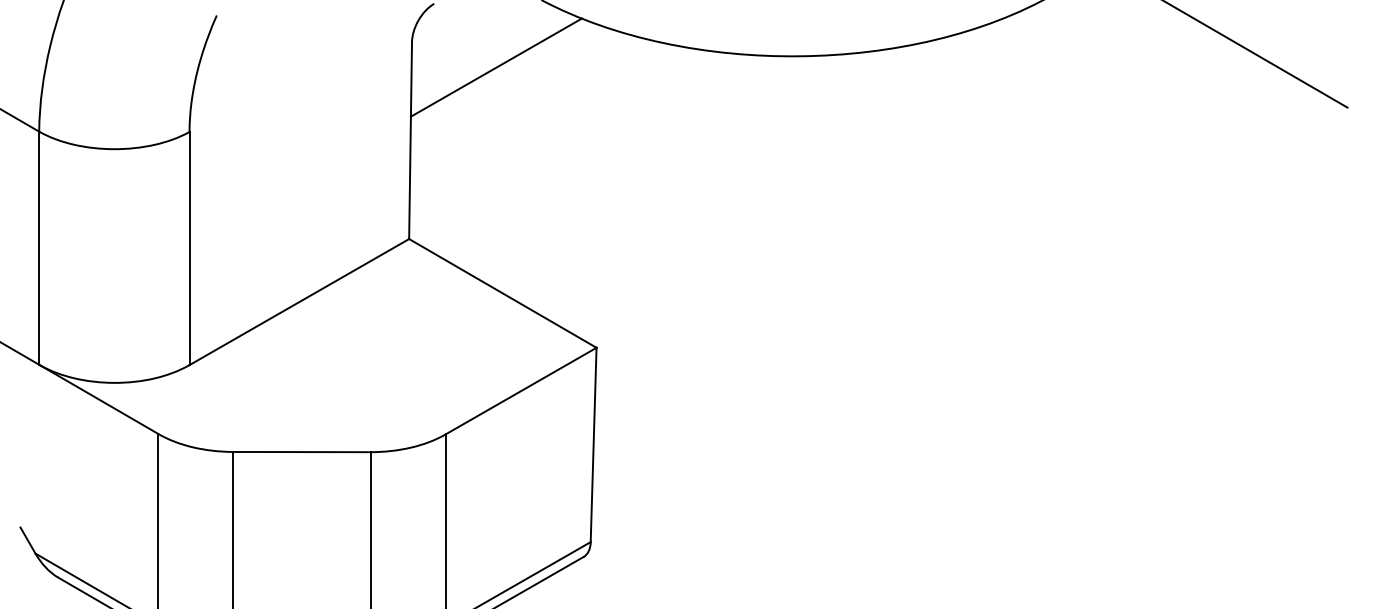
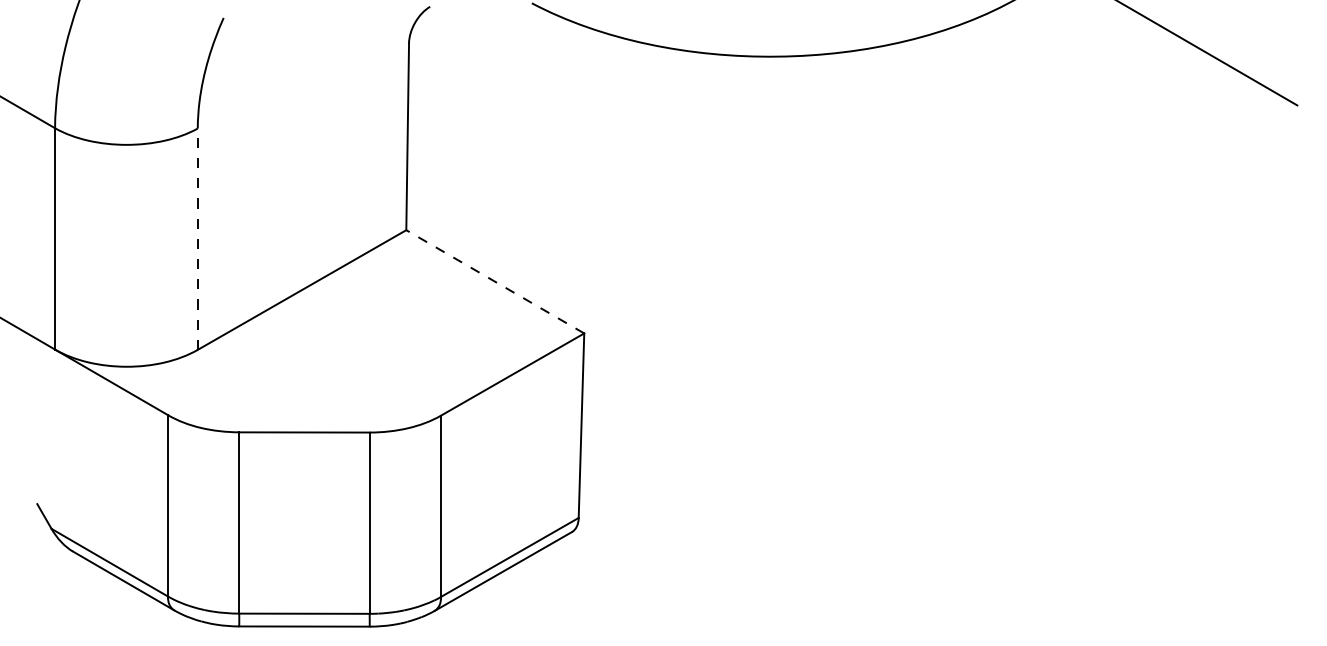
line: (496, 67) -> (489, 67), removed
line: (189, 248) -> (197, 239), solid -> dashed
line: (503, 293) -> (495, 281), solid -> dashed

